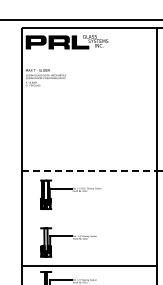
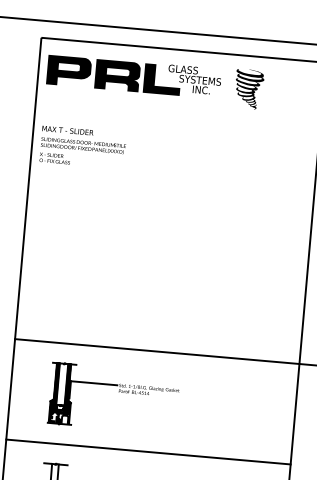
fill: (121, 43) -> (248, 89), added
line: (89, 170) -> (157, 350), dashed -> solid
line: (88, 218) -> (146, 451), added

